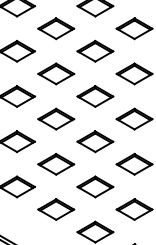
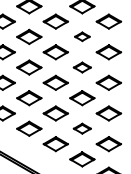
part: (95, 50) -> (82, 36), size x0.6
part: (95, 96) -> (82, 67), size x0.7
part: (95, 186) -> (82, 128), size x0.7

